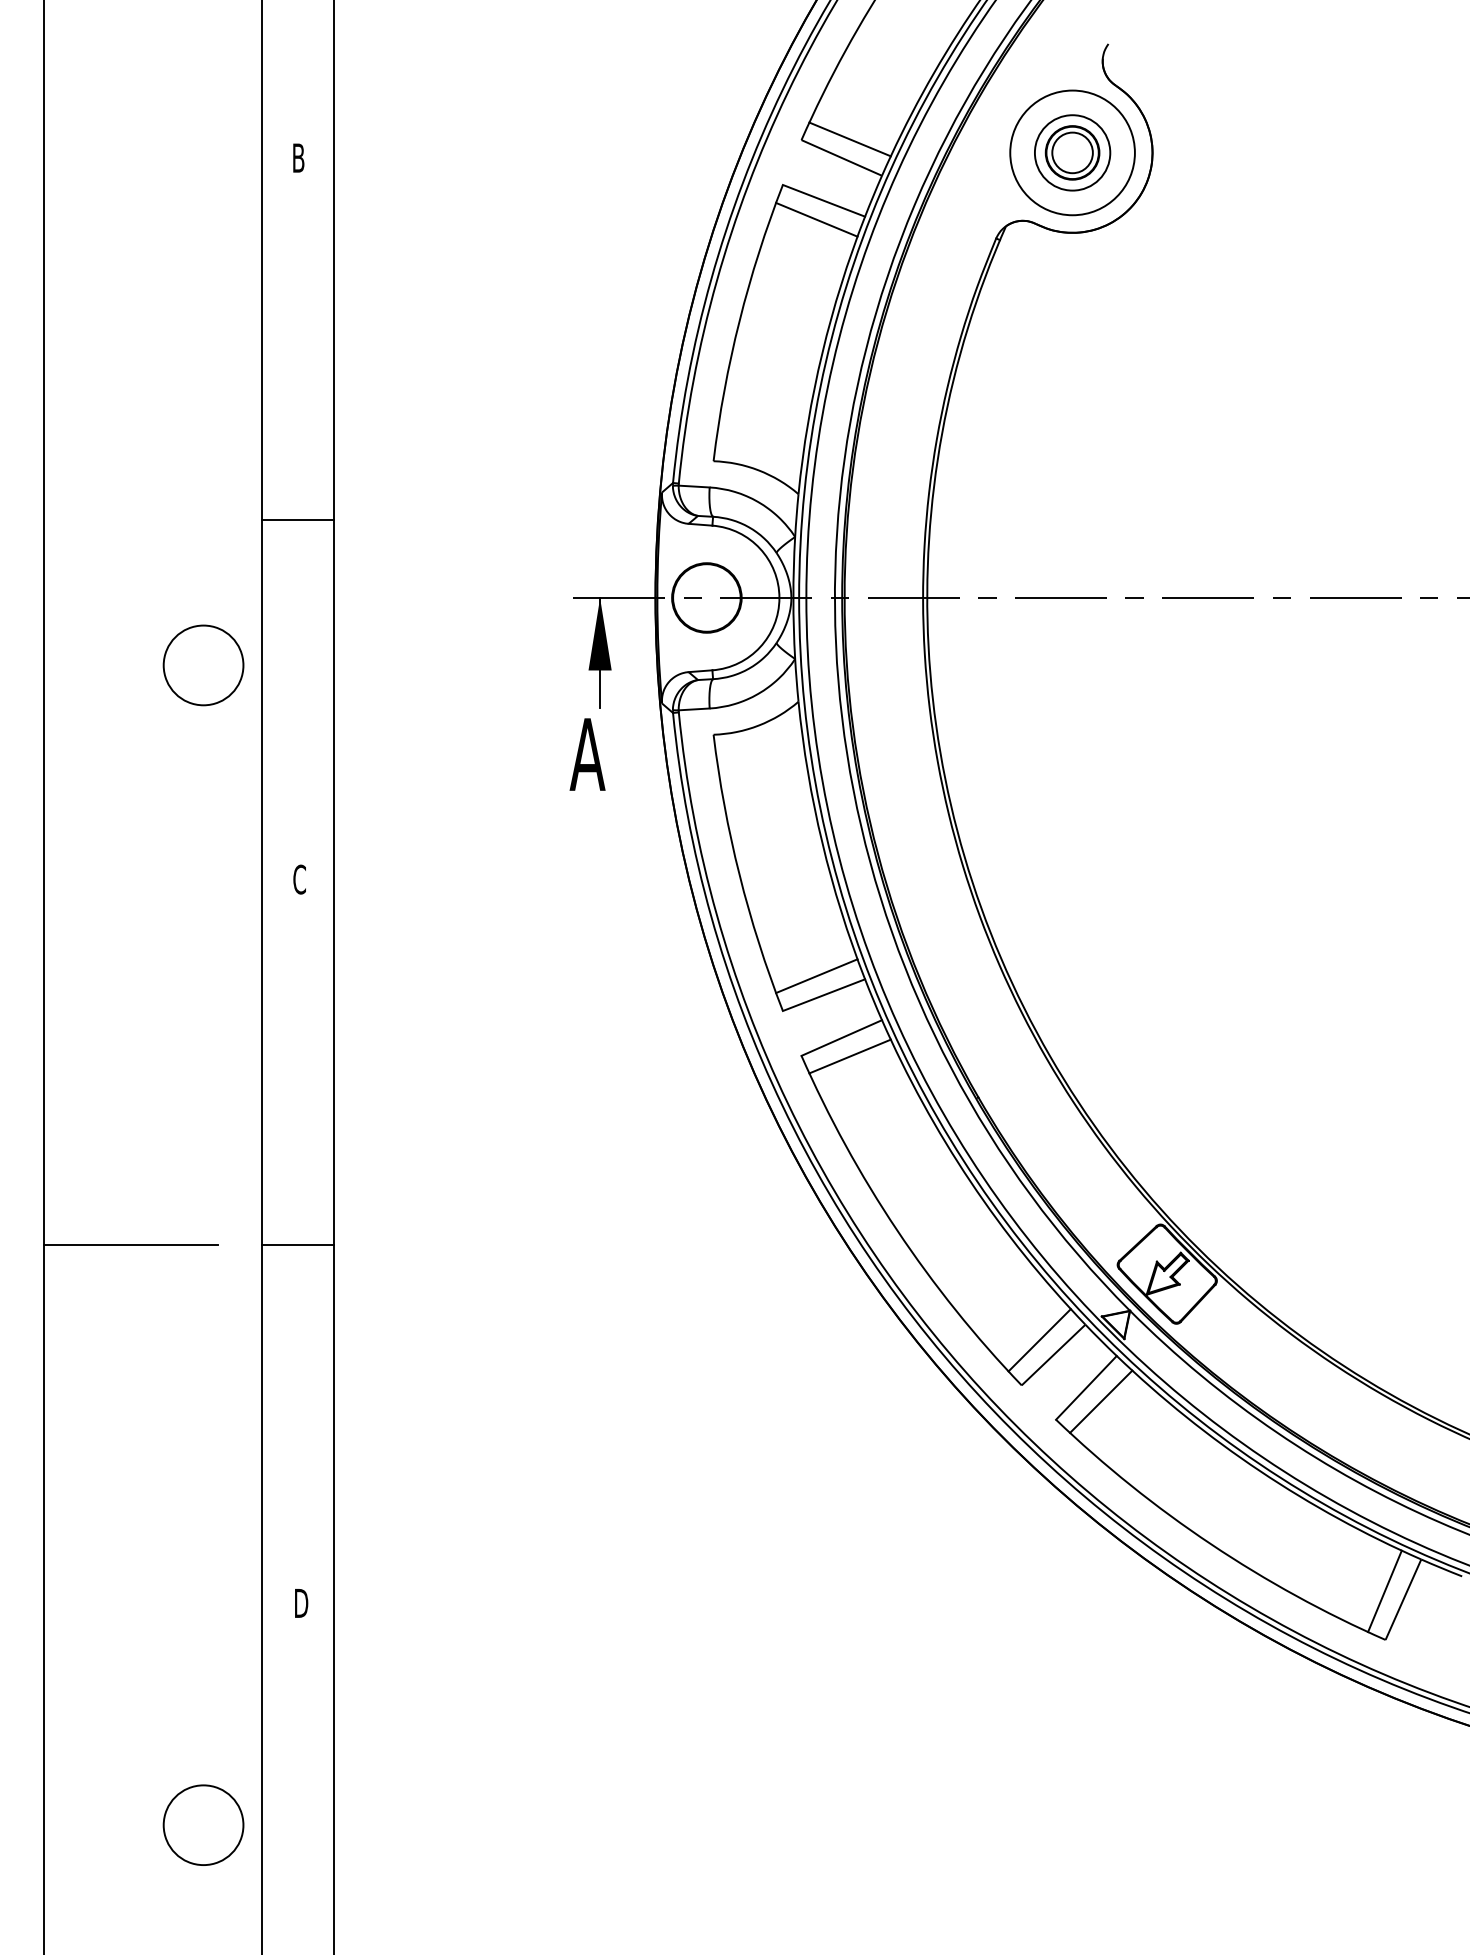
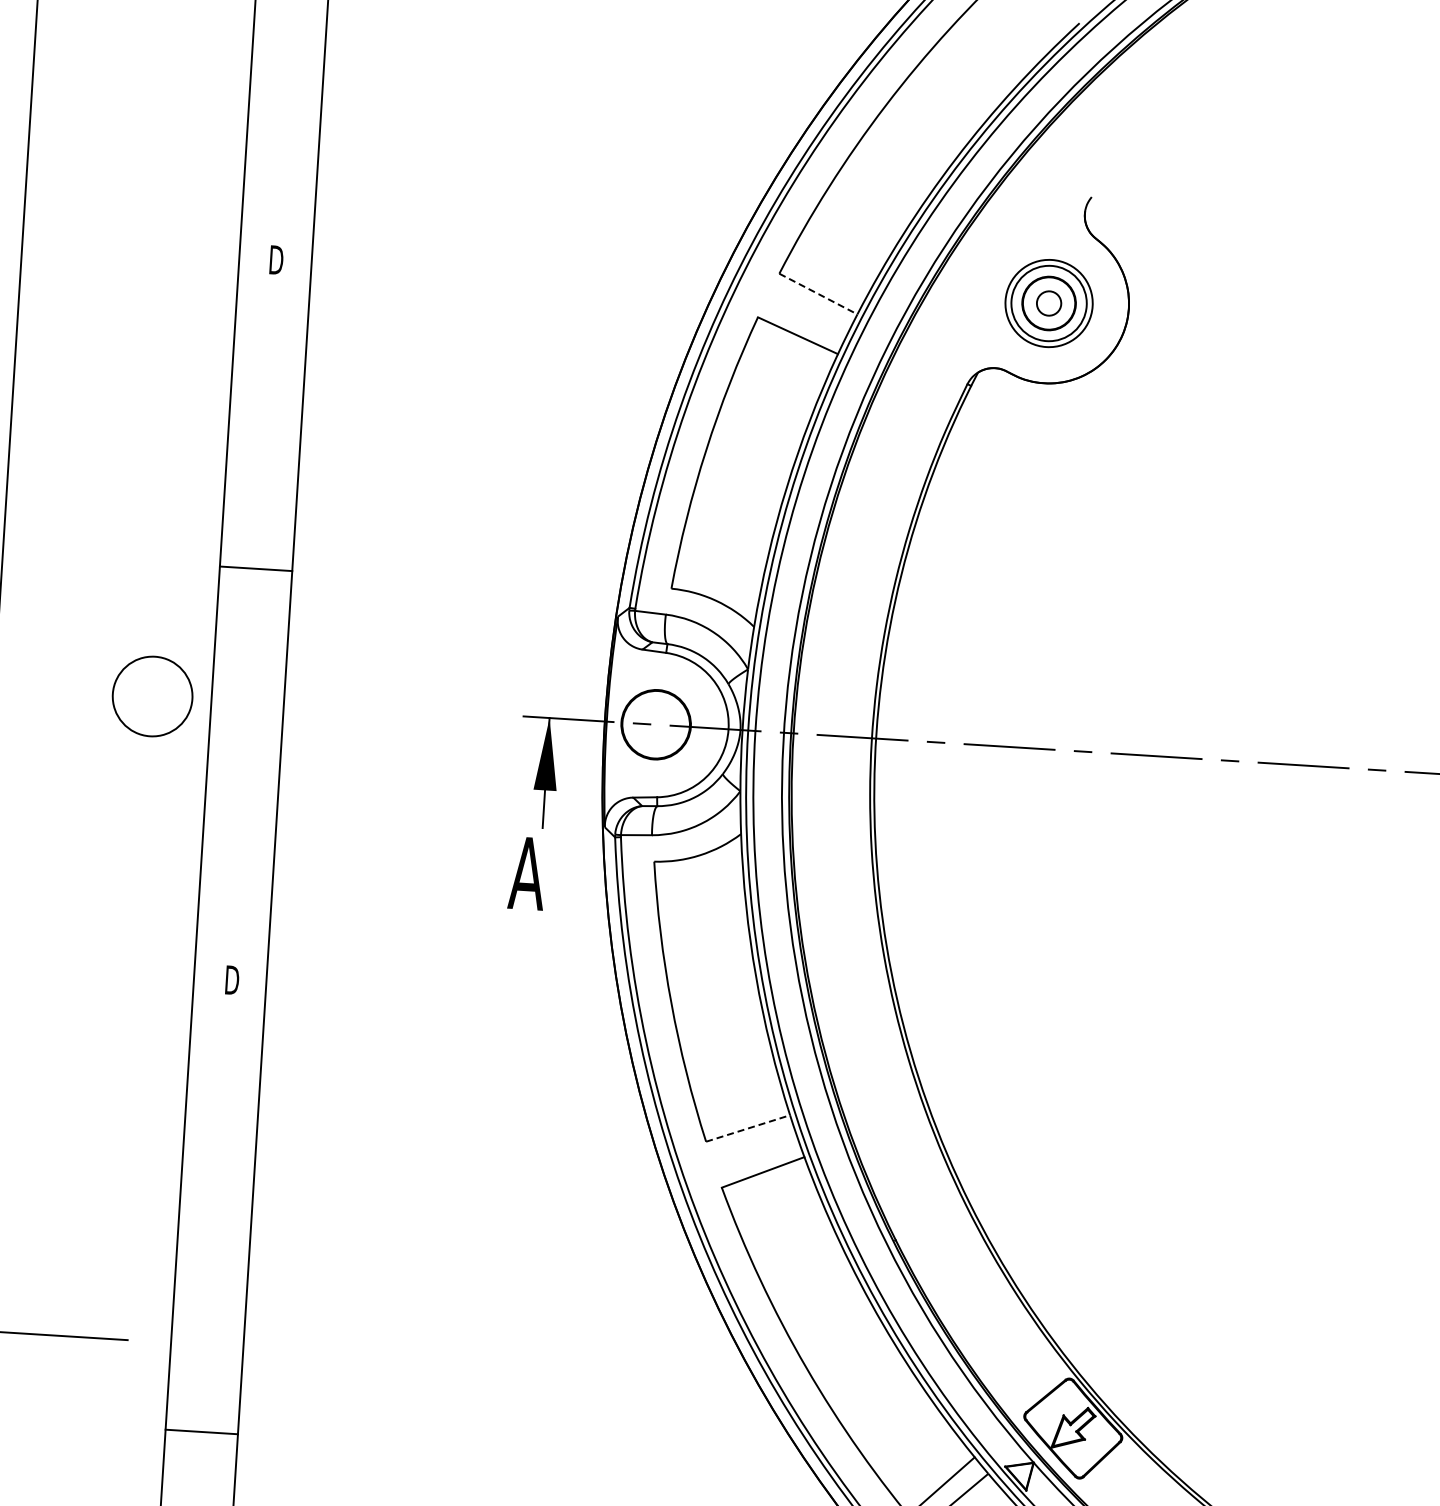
line: (849, 139) -> (827, 276), removed
circle: (1072, 152) -> (1049, 303), size x0.6
circle: (1072, 152) -> (1049, 303), size x0.7
text: (298, 157) -> (276, 259), B -> D
line: (842, 158) -> (819, 294), solid -> dashed
line: (816, 219) -> (789, 353), removed
line: (297, 520) -> (255, 568), moved
circle: (203, 665) -> (152, 696), moved
text: (299, 879) -> (231, 980), C -> D
line: (816, 976) -> (741, 1109), removed
line: (824, 994) -> (748, 1127), solid -> dashed
line: (849, 1056) -> (769, 1191), removed
line: (297, 1245) -> (201, 1432), moved

